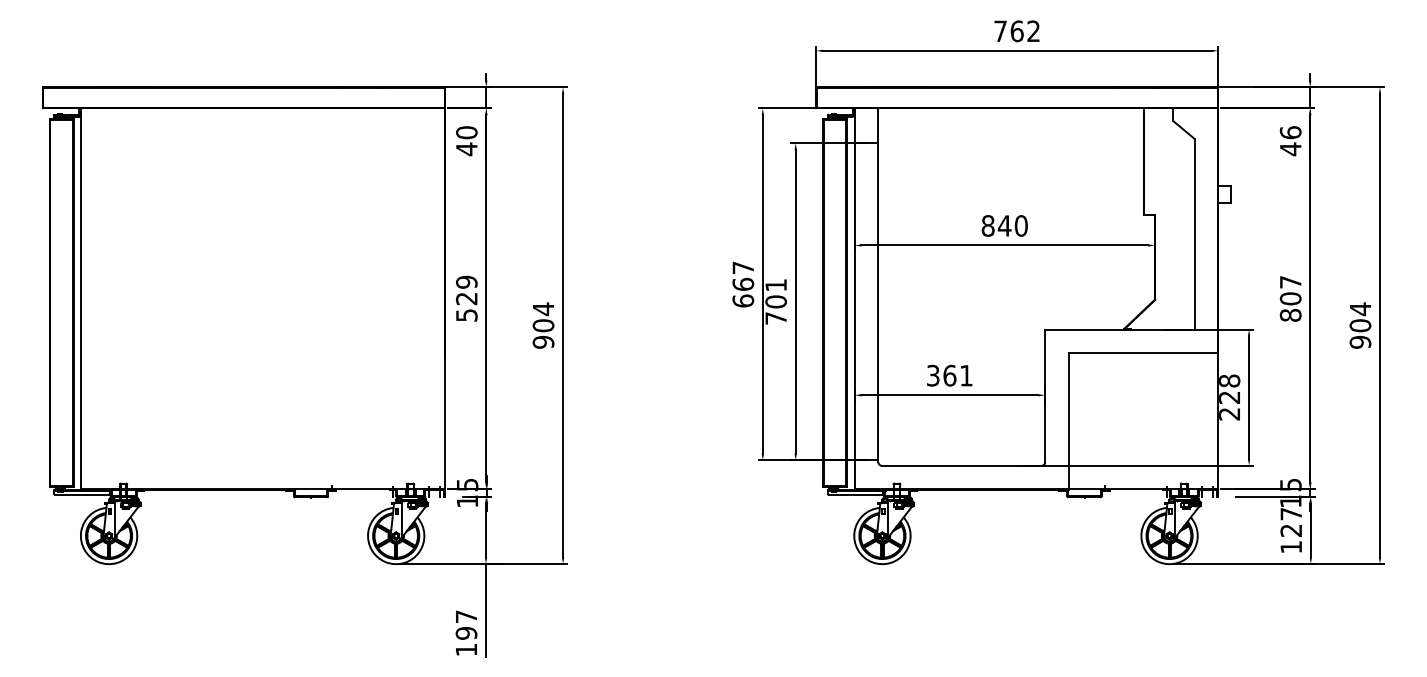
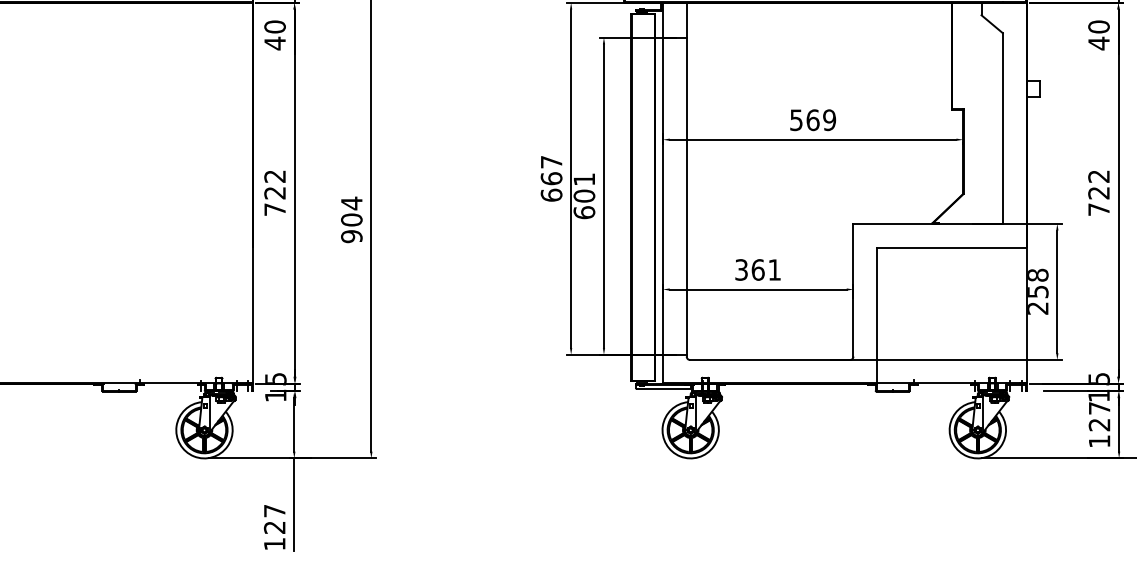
text: (1290, 132) -> (1098, 26), 46 -> 40
text: (1004, 225) -> (812, 119), 840 -> 569
text: (466, 298) -> (274, 192), 529 -> 722
text: (1290, 298) -> (1098, 192), 807 -> 722
text: (775, 317) -> (583, 211), 701 -> 601
text: (1229, 397) -> (1037, 291), 228 -> 258
text: (466, 633) -> (274, 527), 197 -> 127

